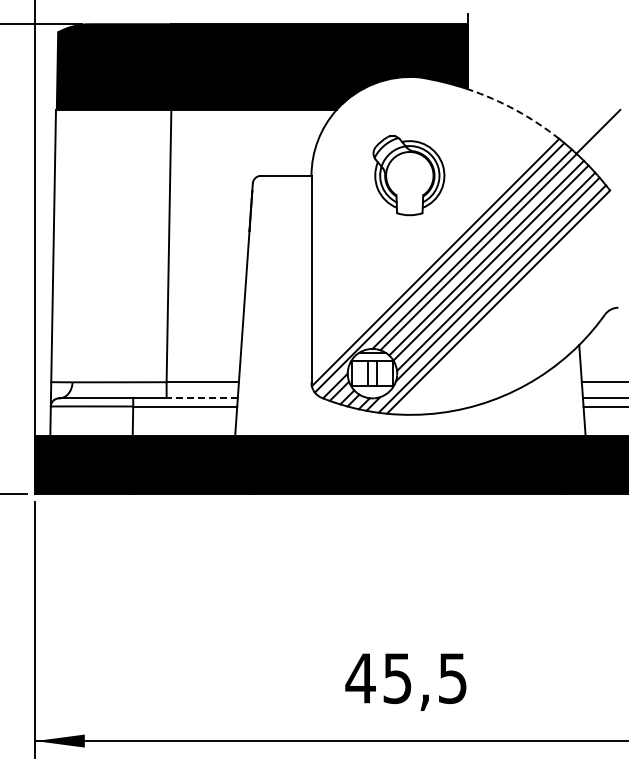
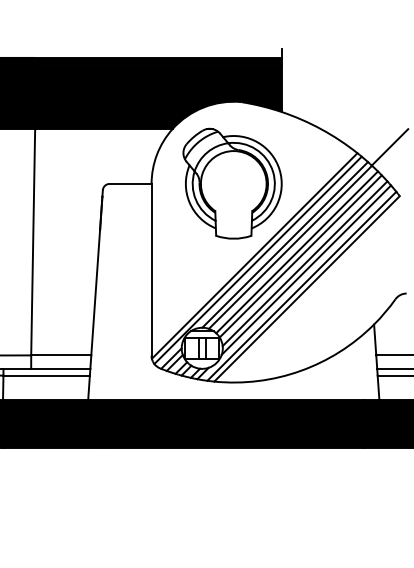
arc: (515, 110) -> (321, 129), dashed -> solid
part: (408, 175) -> (232, 183), size x1.67
line: (202, 398) -> (61, 368), dashed -> solid

